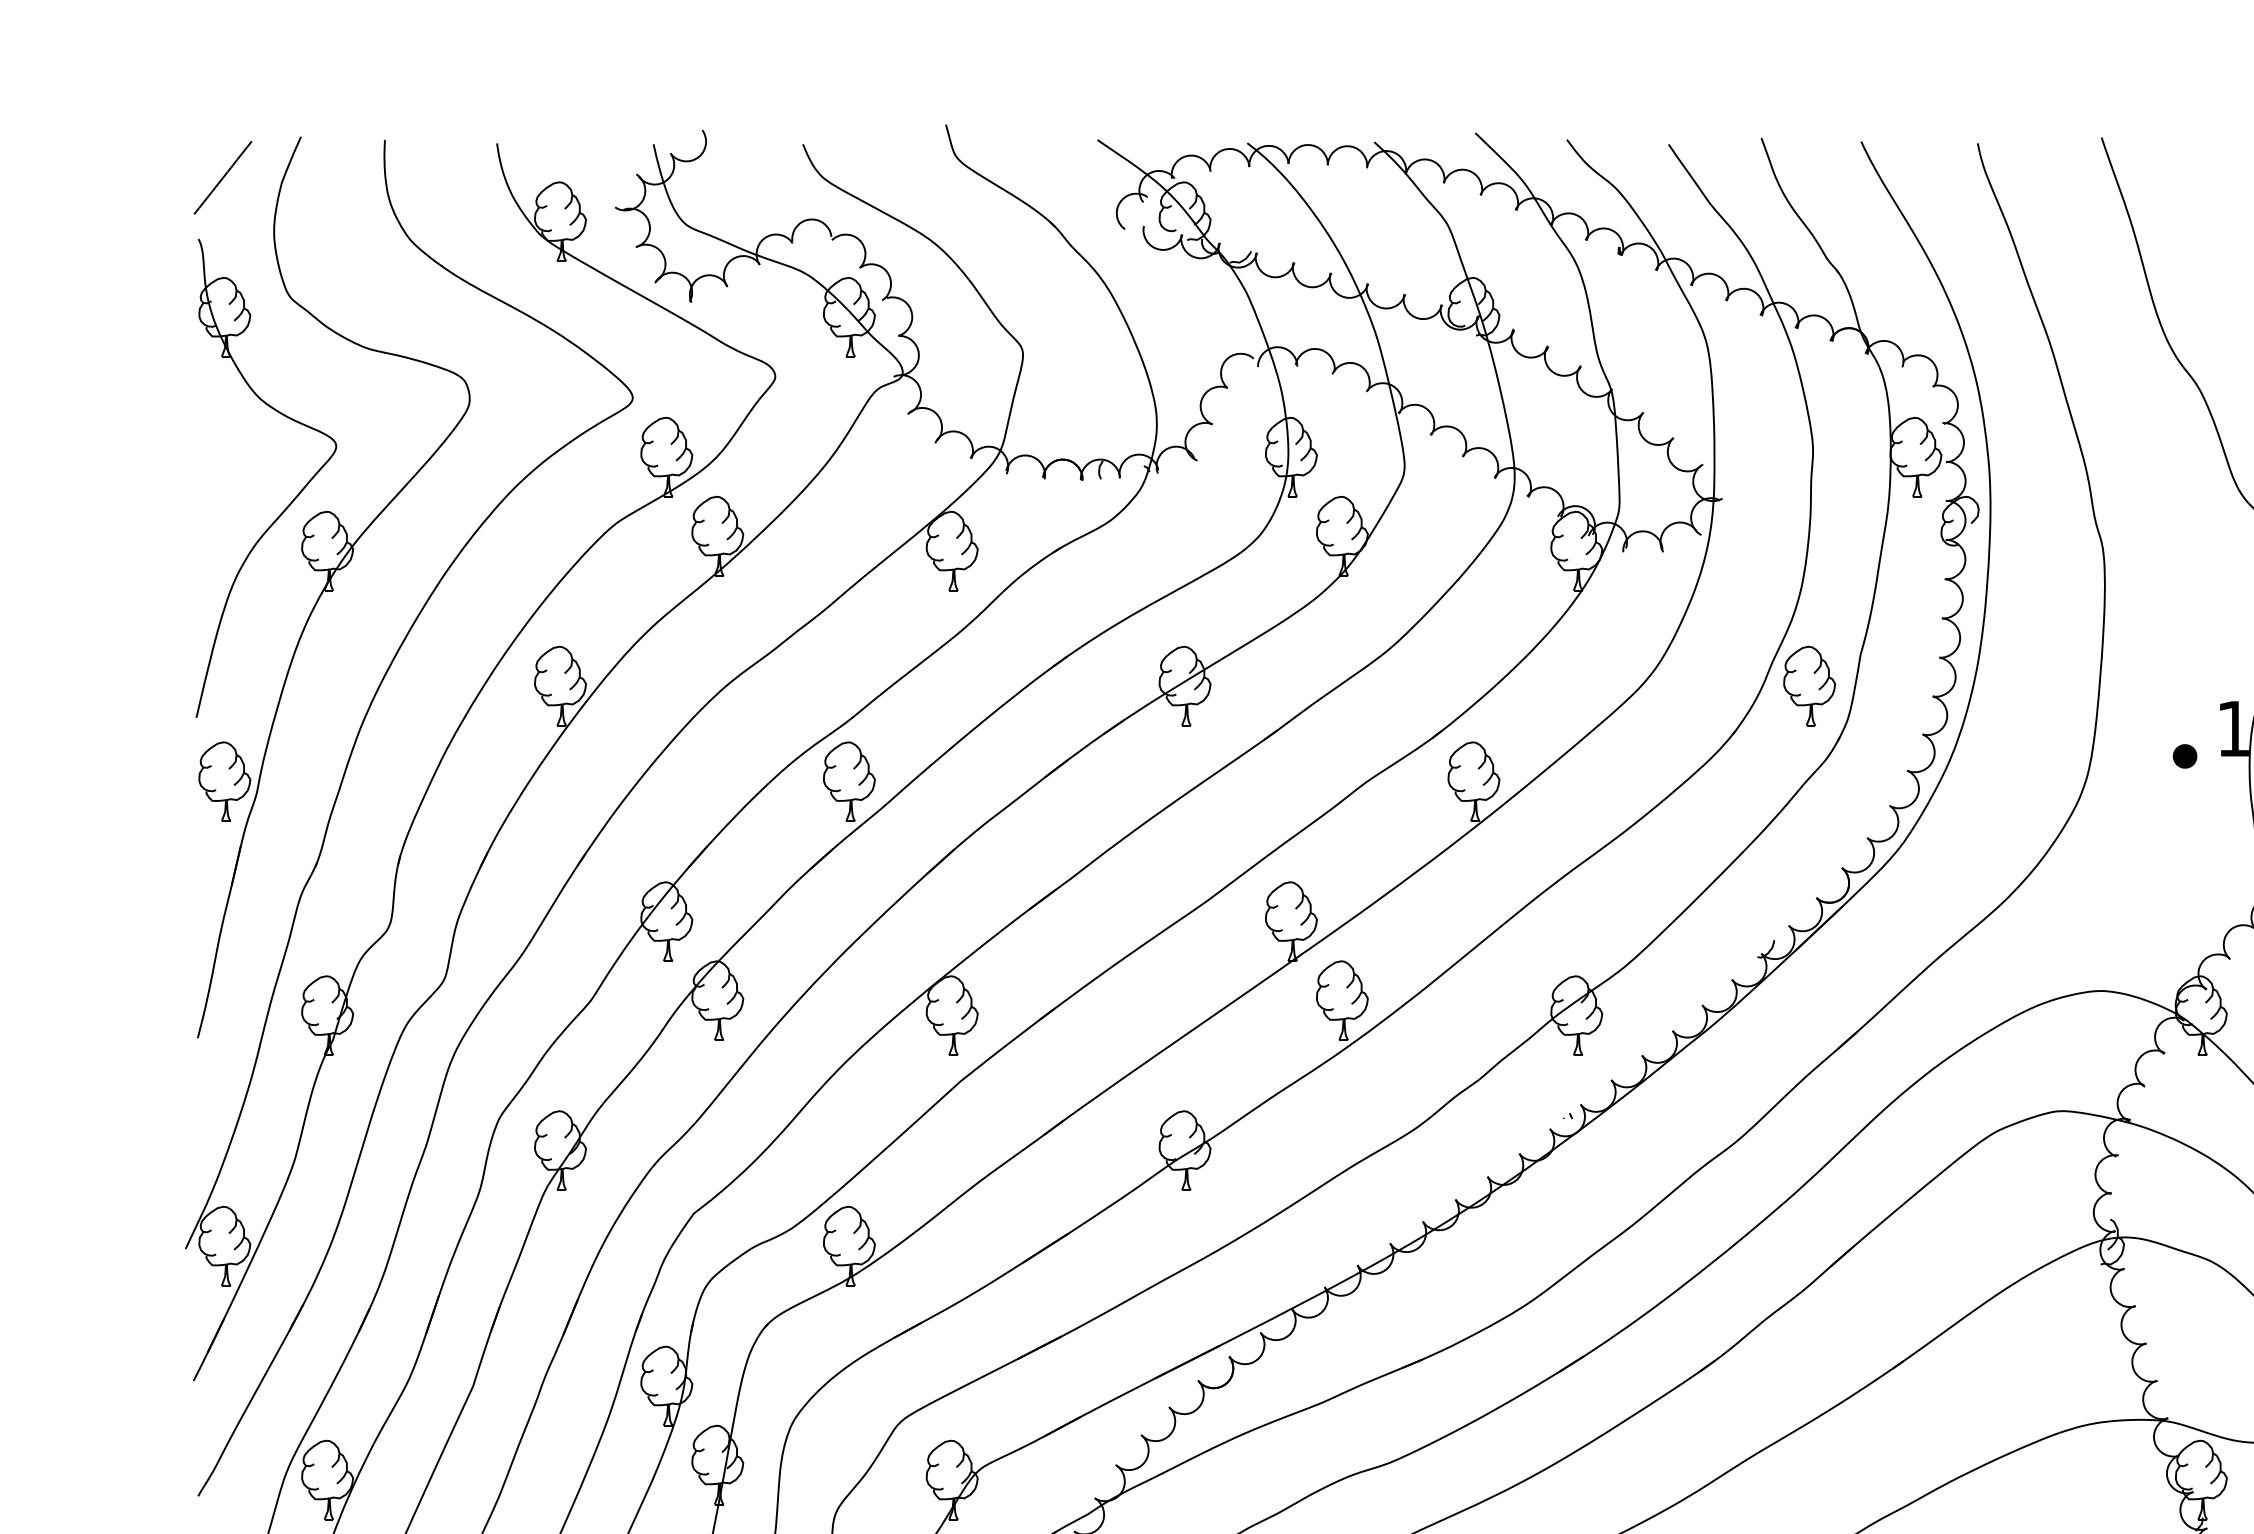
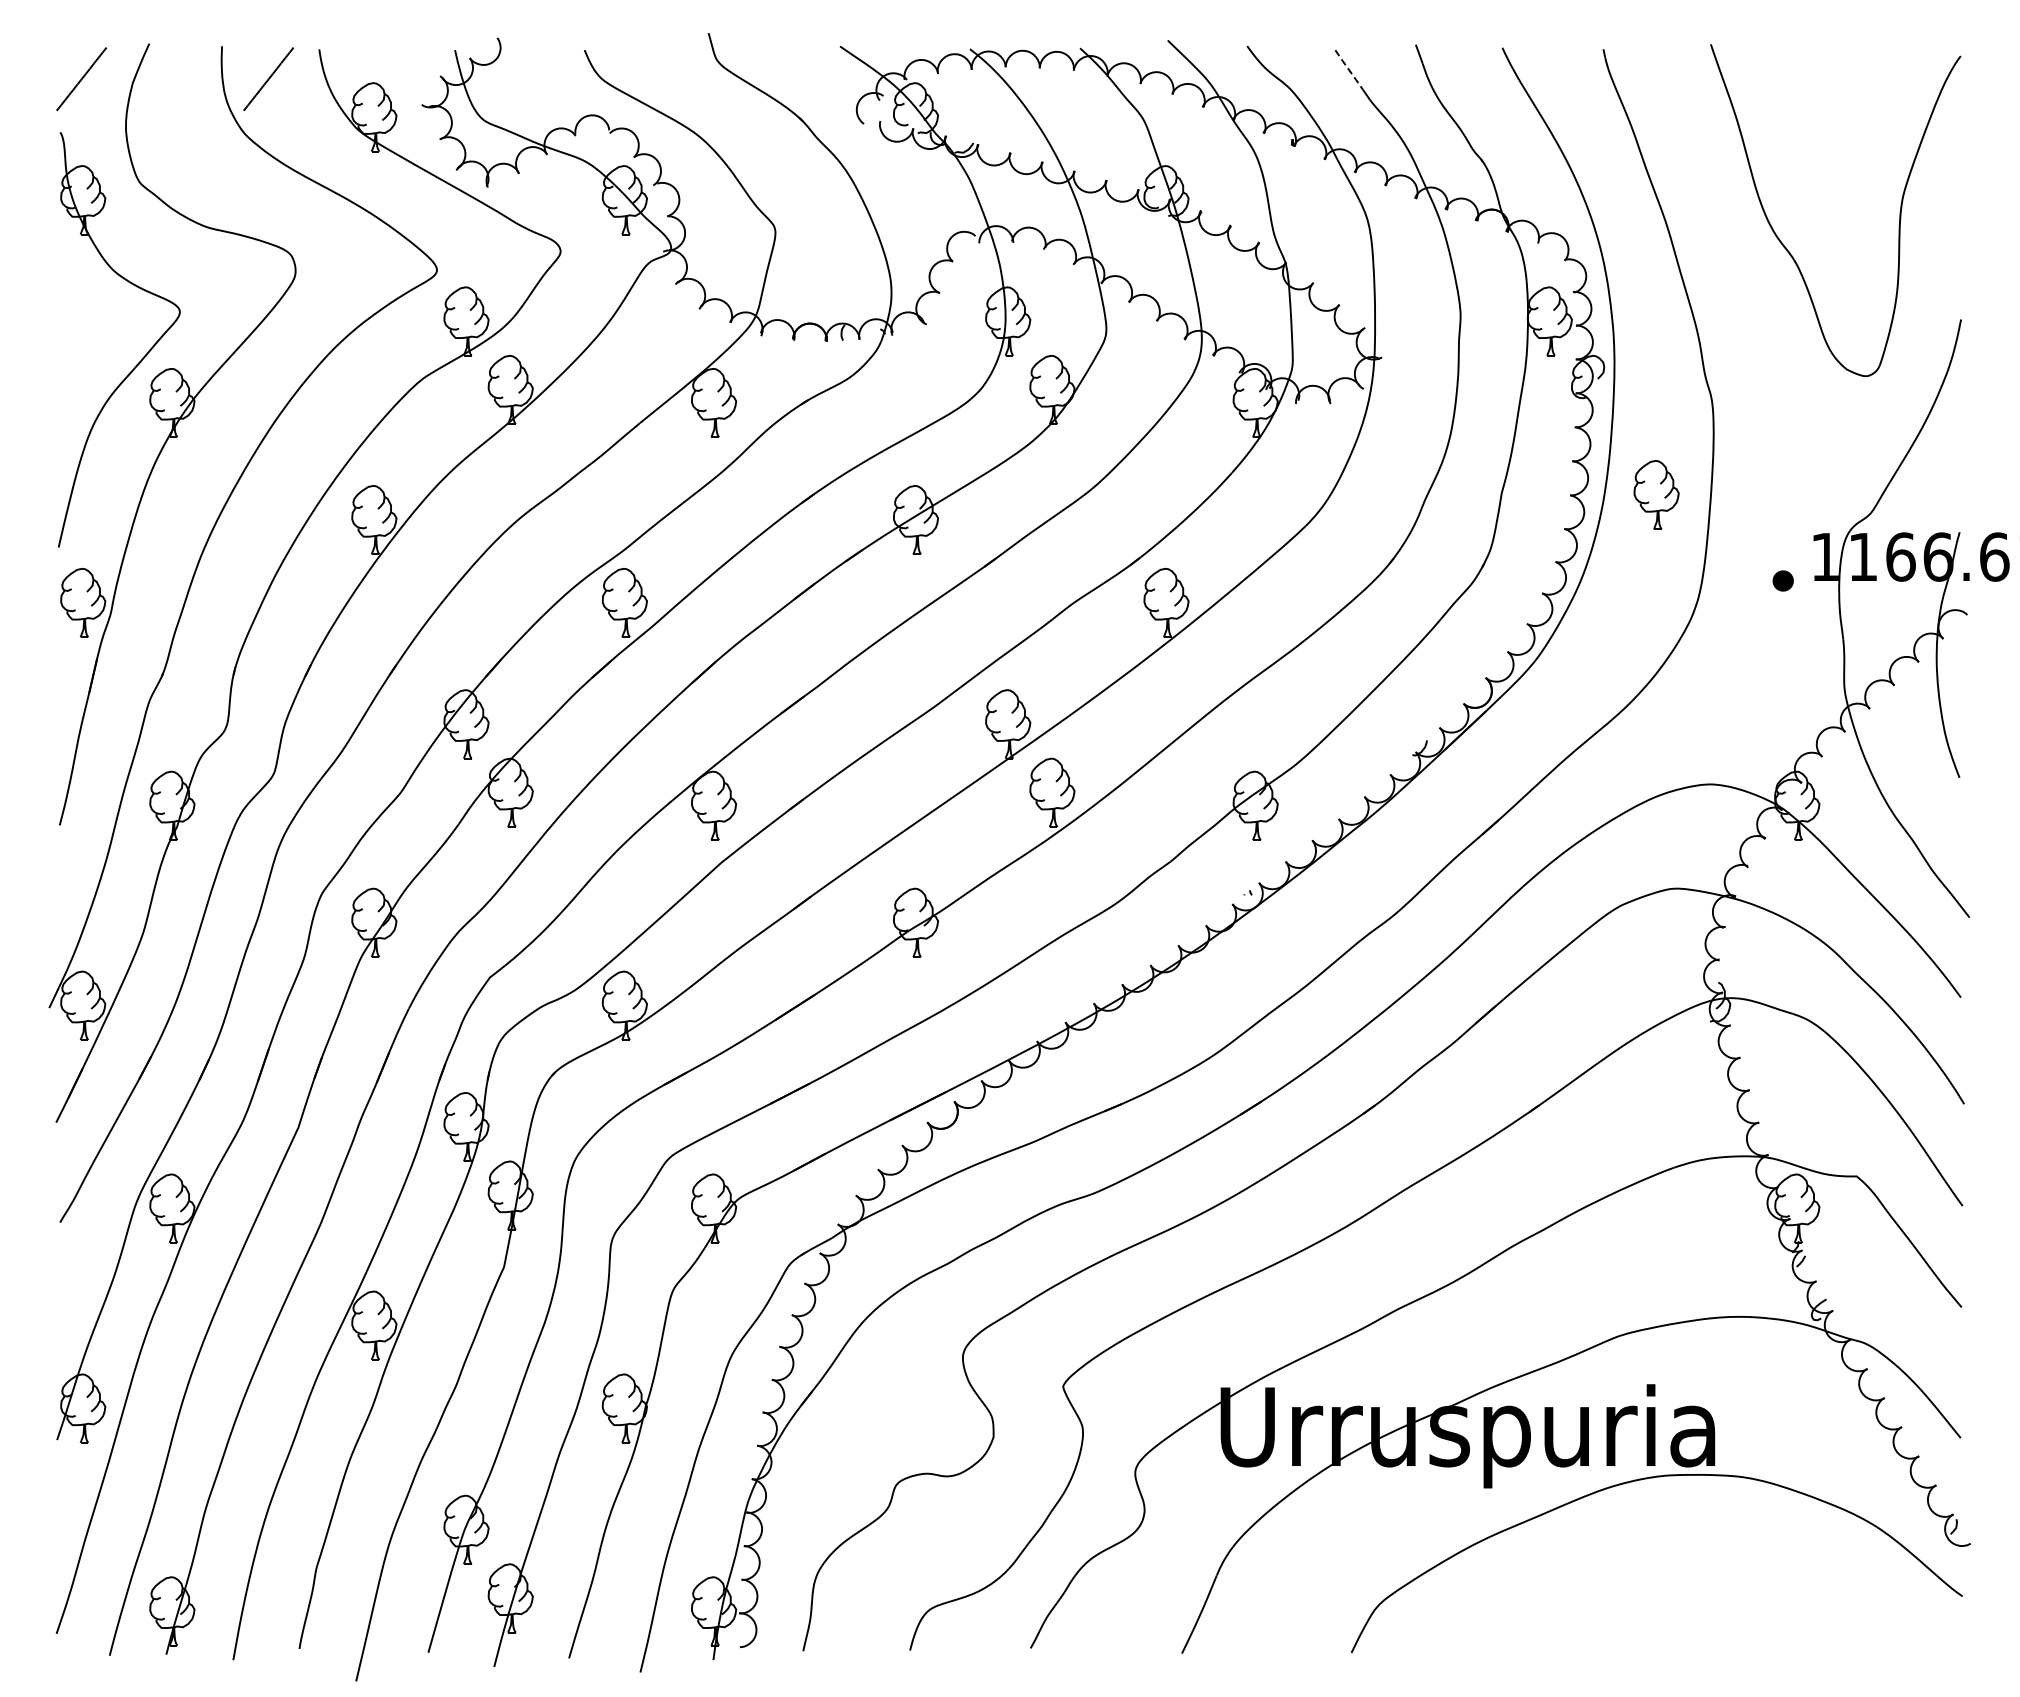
line: (1684, 167) -> (1349, 70), solid -> dashed
line: (438, 178) -> (268, 79), added
part: (1809, 685) -> (1656, 494), moved

